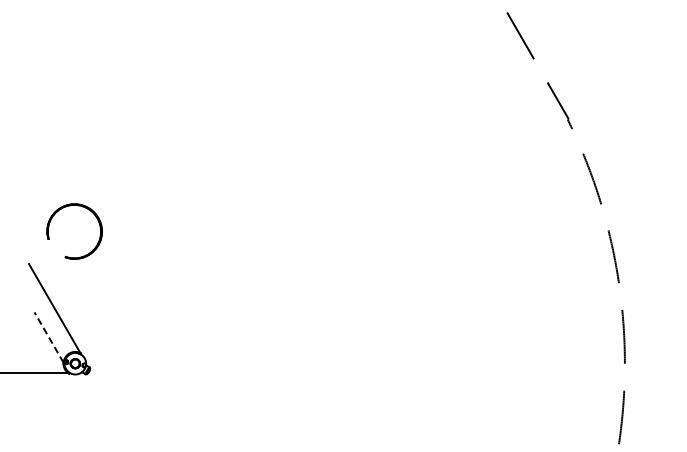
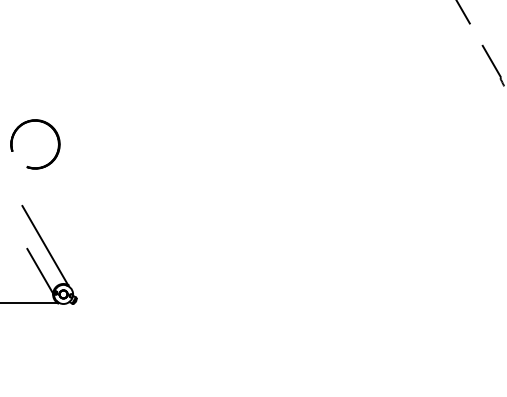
part: (88, 210) -> (47, 125), moved
line: (48, 337) -> (39, 271), dashed -> solid

